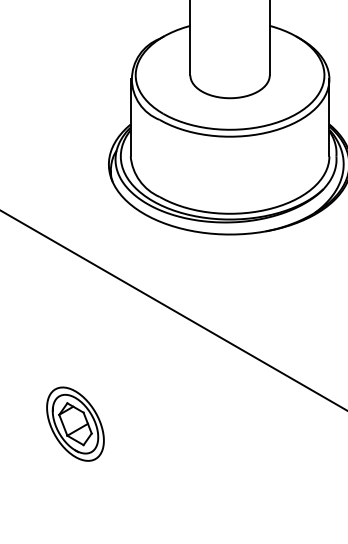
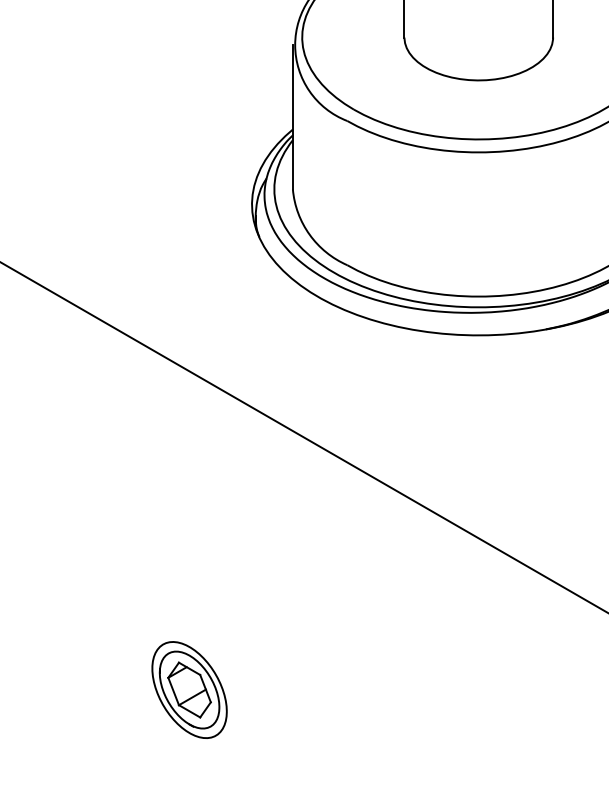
part: (75, 423) -> (189, 688), size x0.7

